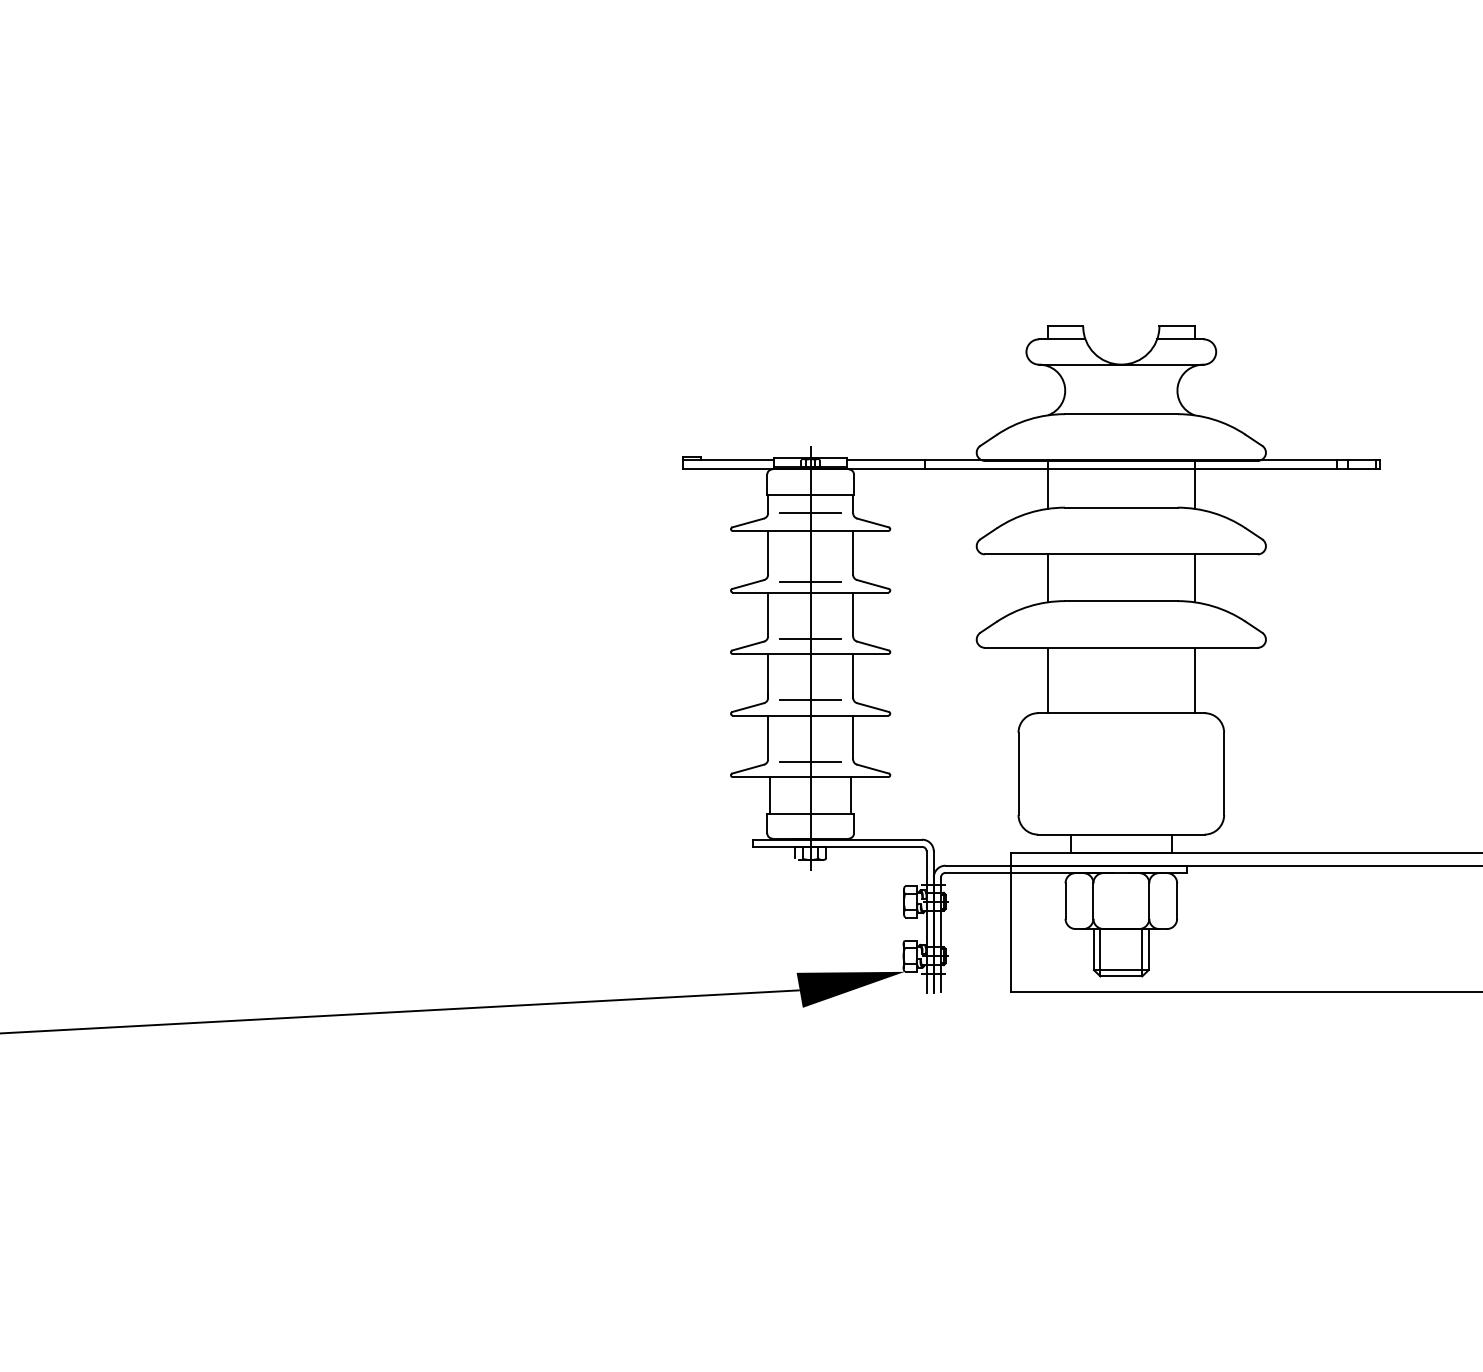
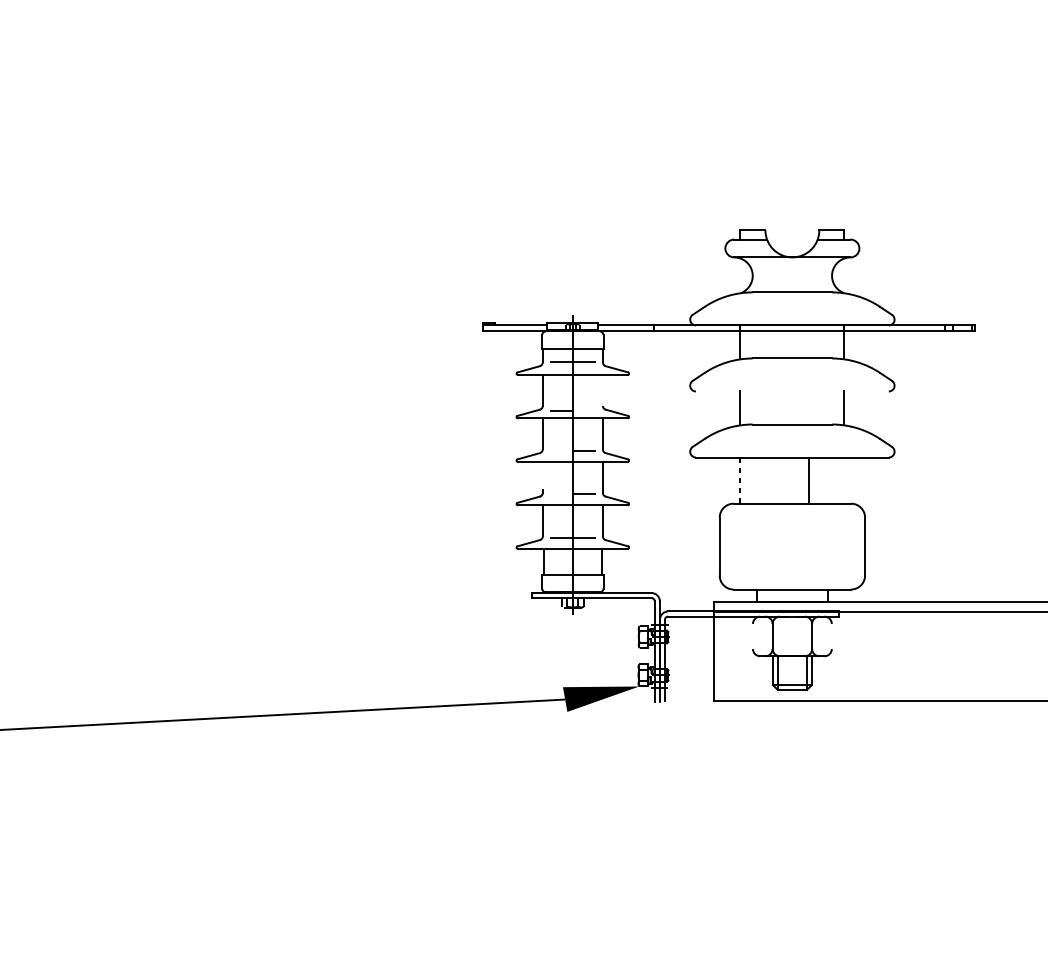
line: (853, 552) -> (603, 390), removed
line: (1120, 554) -> (791, 391), removed
line: (825, 582) -> (583, 411), removed
line: (794, 638) -> (561, 450), removed
line: (768, 675) -> (543, 477), removed
line: (1047, 680) -> (740, 480), solid -> dashed
line: (1194, 680) -> (808, 480), moved
line: (794, 700) -> (561, 494), removed
line: (1065, 900) -> (752, 636), removed
line: (1177, 900) -> (832, 636), removed

